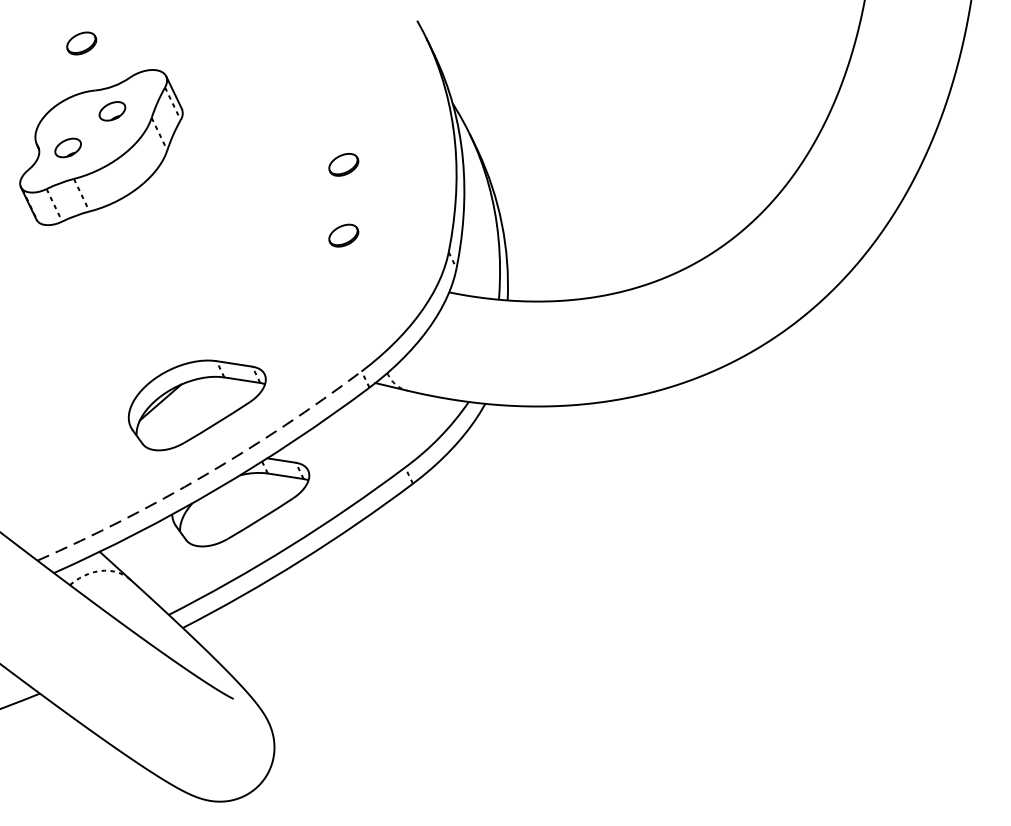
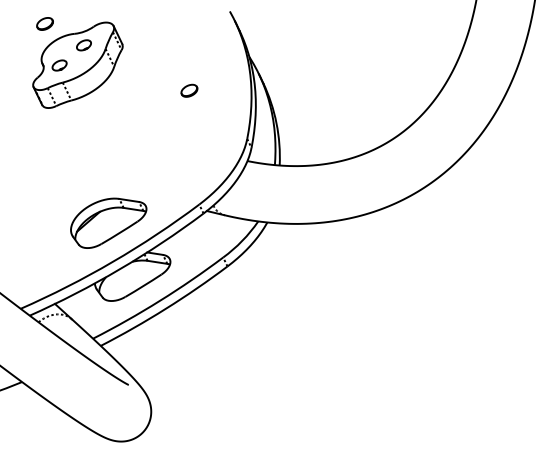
part: (100, 146) -> (77, 64), moved
part: (343, 235) -> (189, 129), removed
arc: (204, 474) -> (112, 261), dashed -> solid

